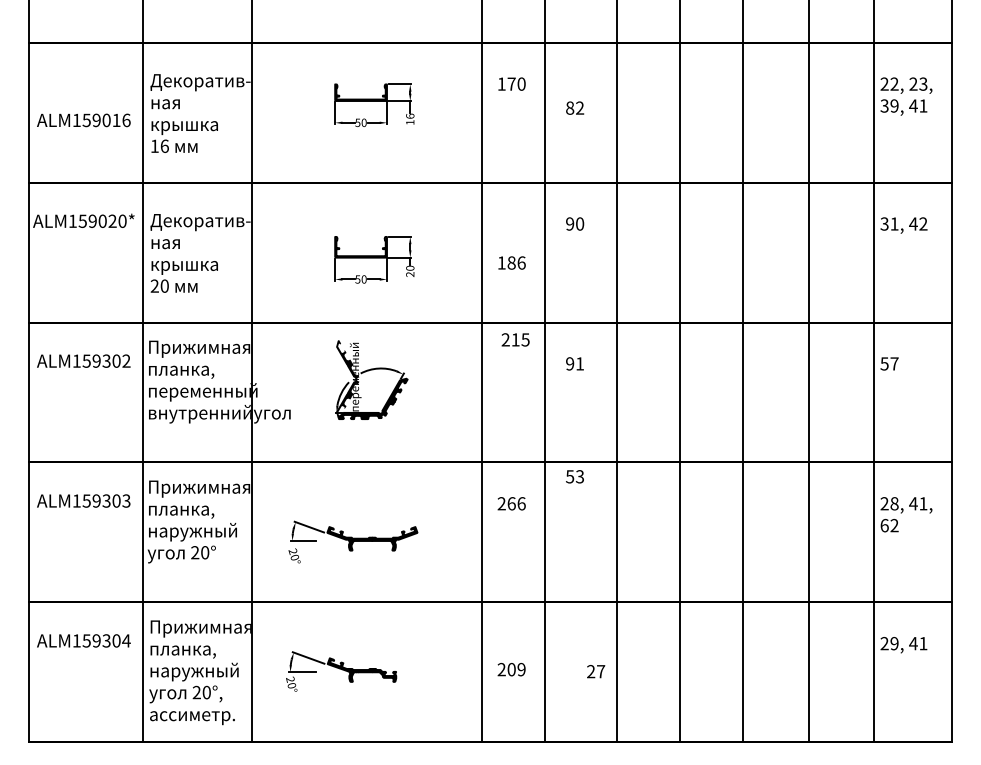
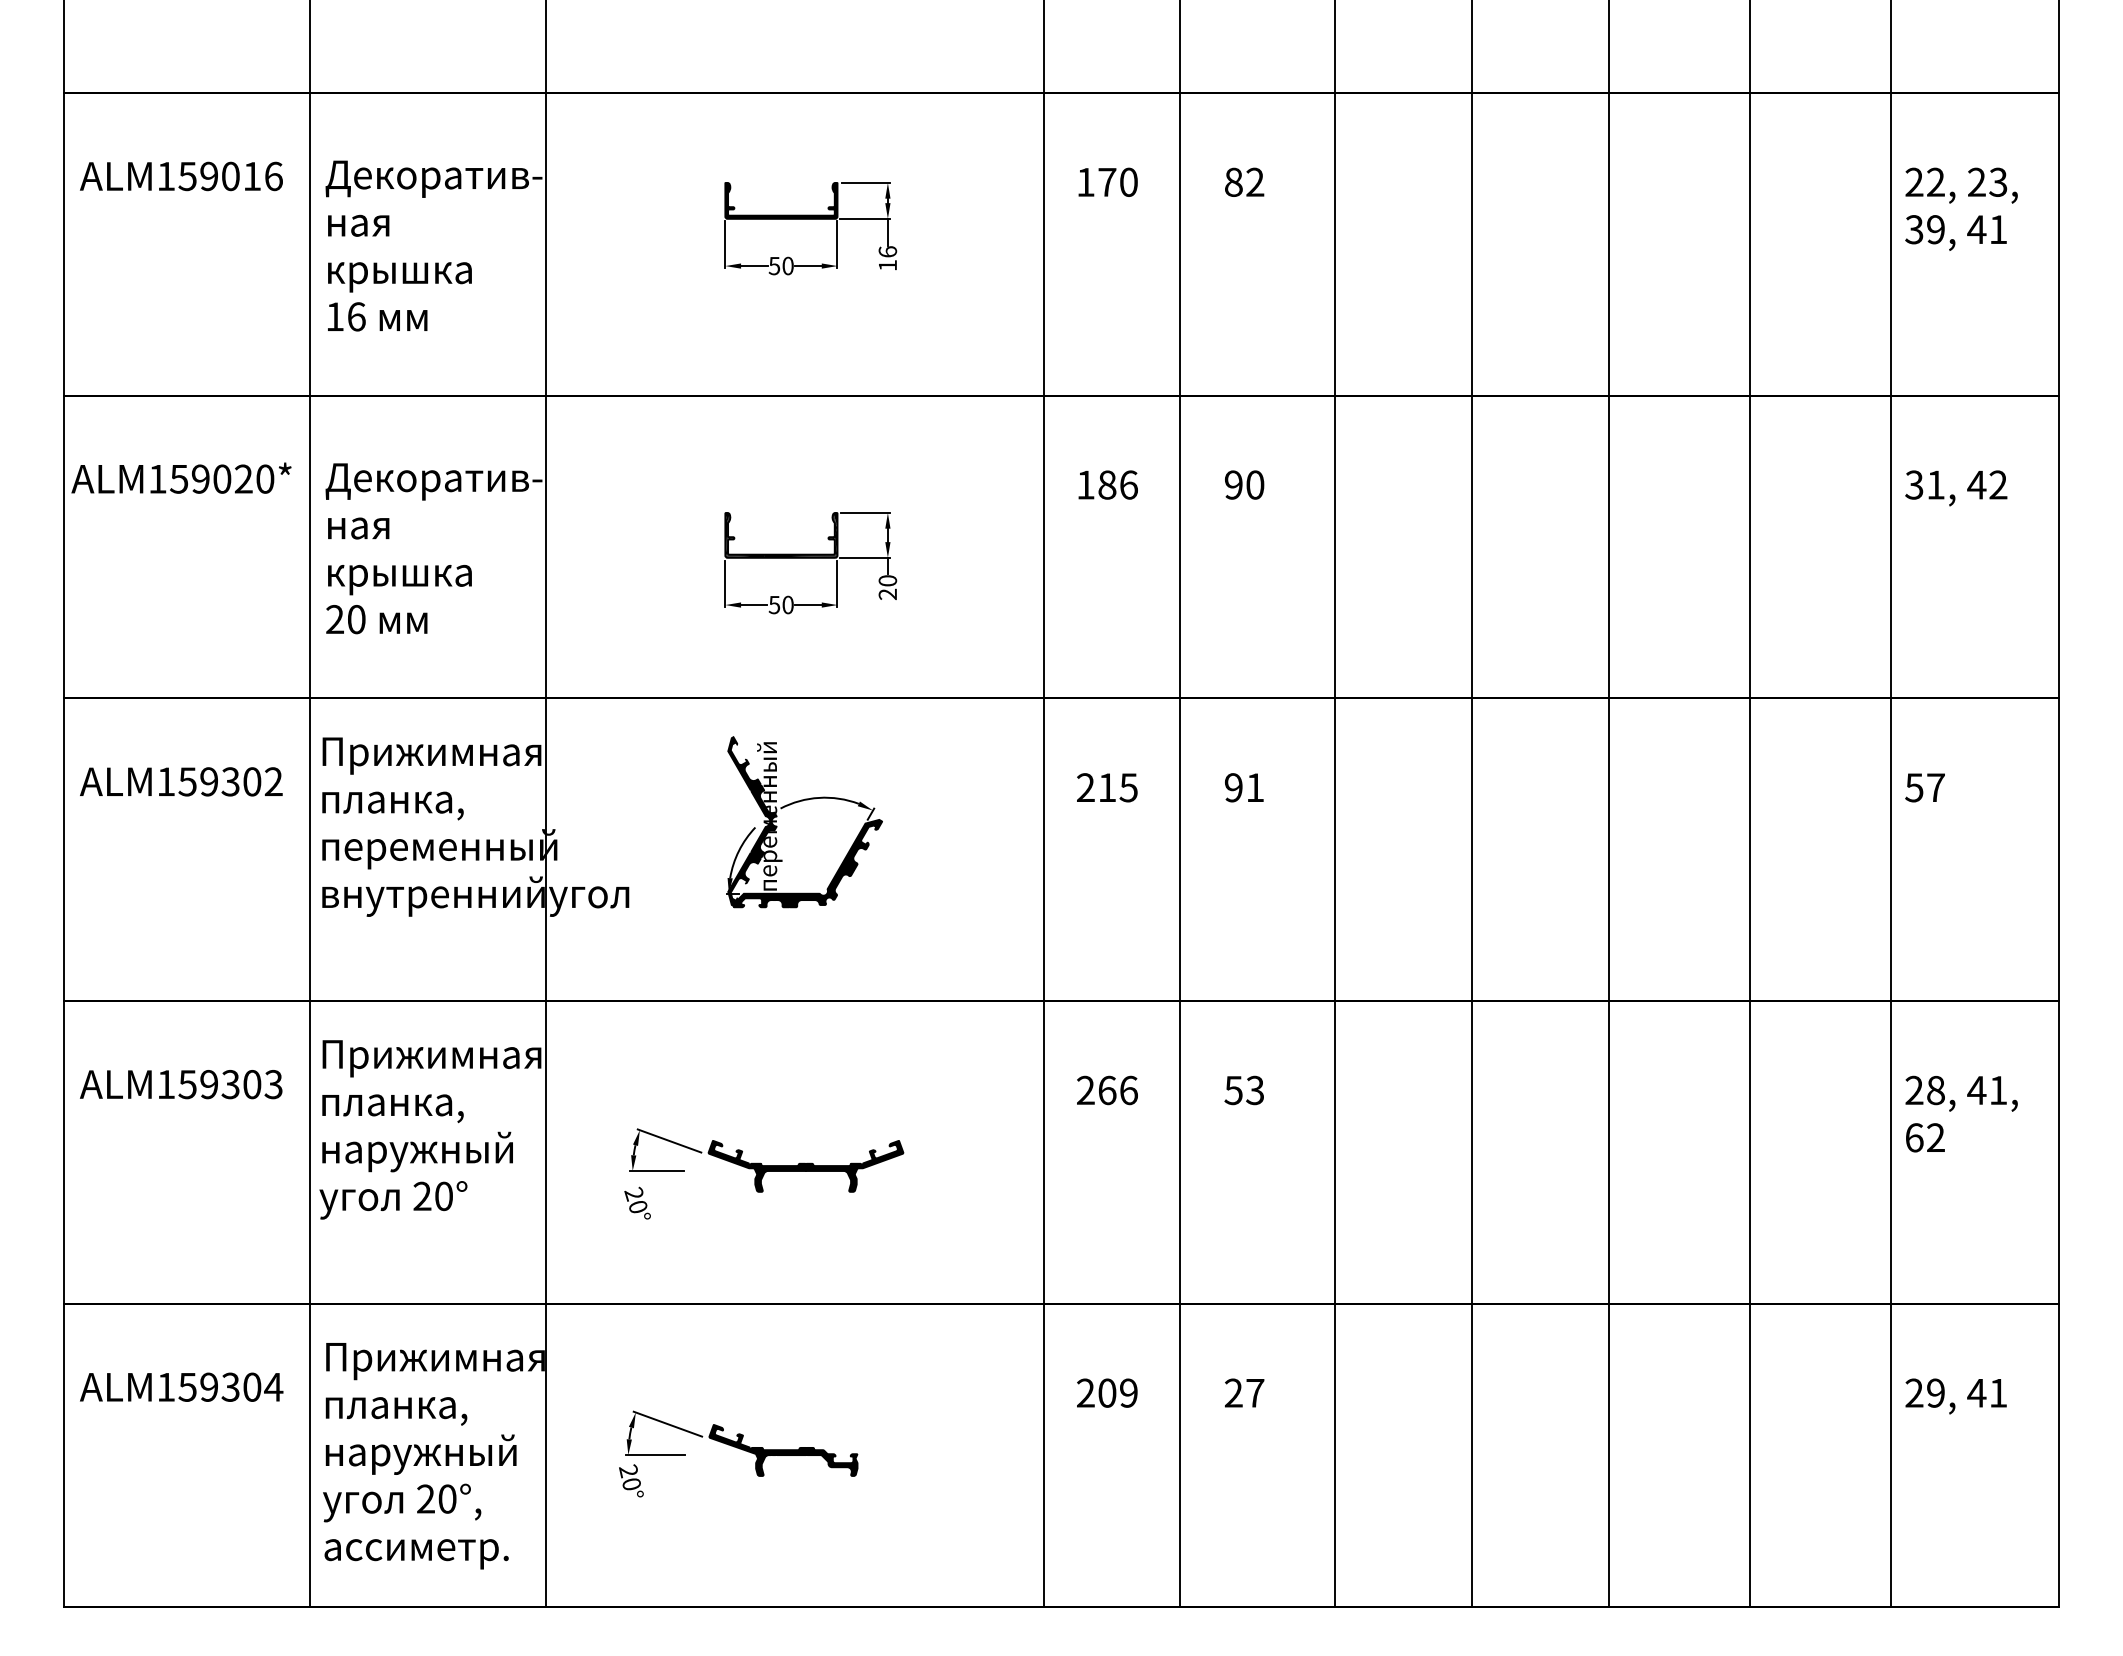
text: (575, 107) -> (1245, 180), moved
text: (83, 120) -> (180, 176), moved
text: (511, 262) -> (1106, 483), moved
text: (515, 339) -> (1106, 786), moved
text: (574, 476) -> (1243, 1089), moved
text: (511, 669) -> (1106, 1392), moved
text: (596, 671) -> (1245, 1392), moved

